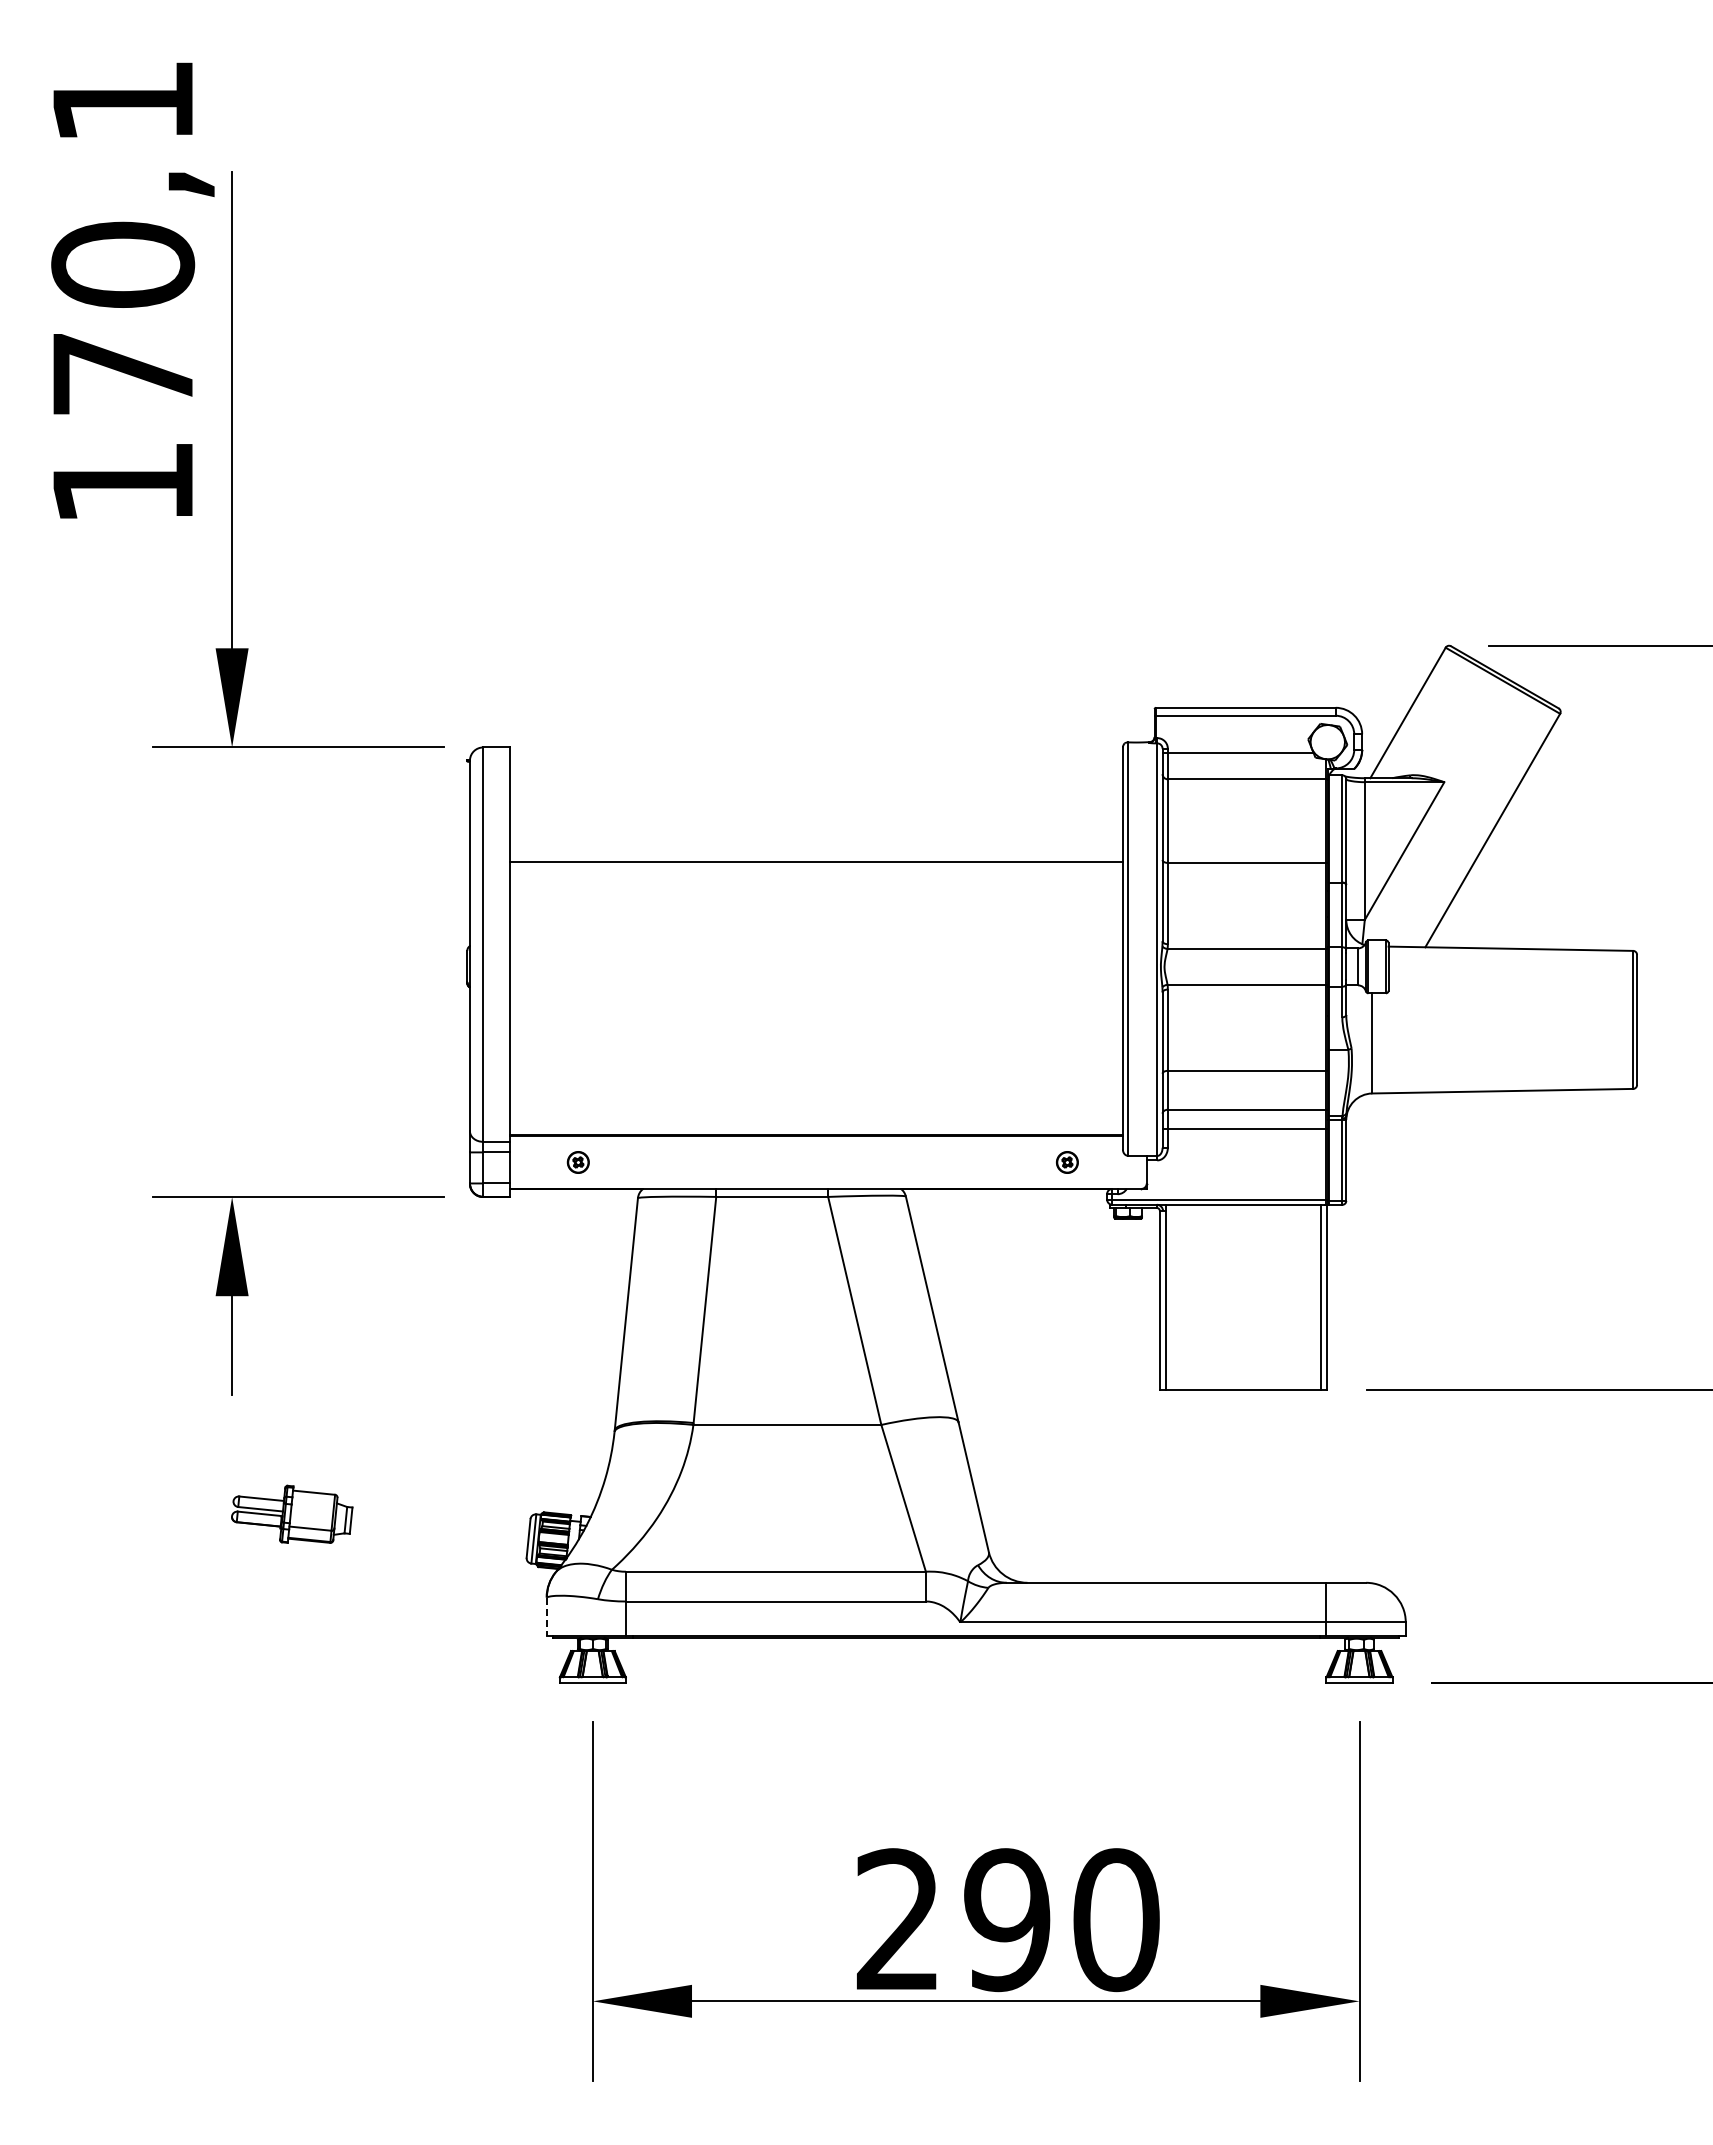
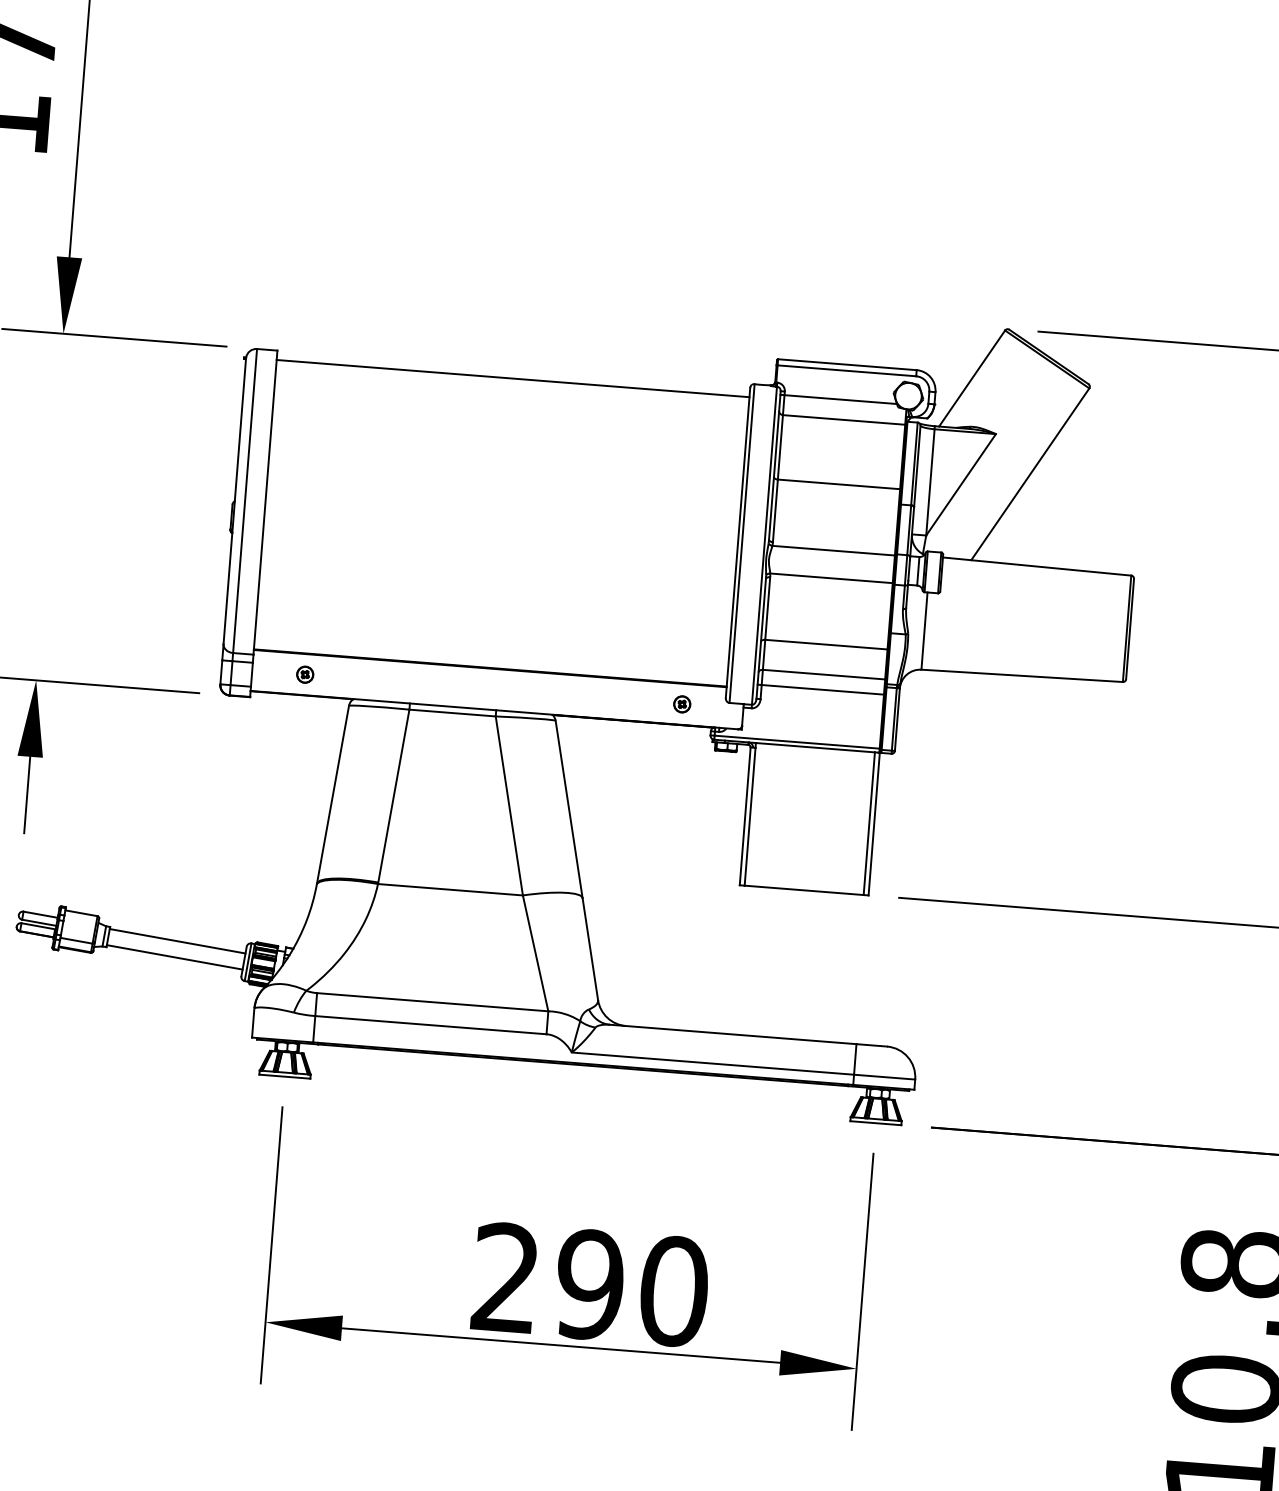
line: (815, 861) -> (512, 378), moved
line: (440, 1518) -> (177, 940), added
line: (438, 1539) -> (174, 956), added
line: (546, 1617) -> (253, 1023), dashed -> solid

